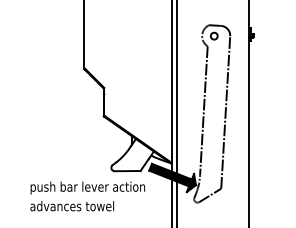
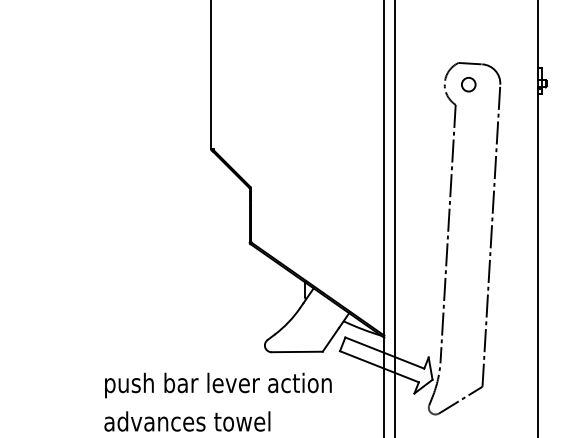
fill: (172, 177) -> (386, 364), removed

